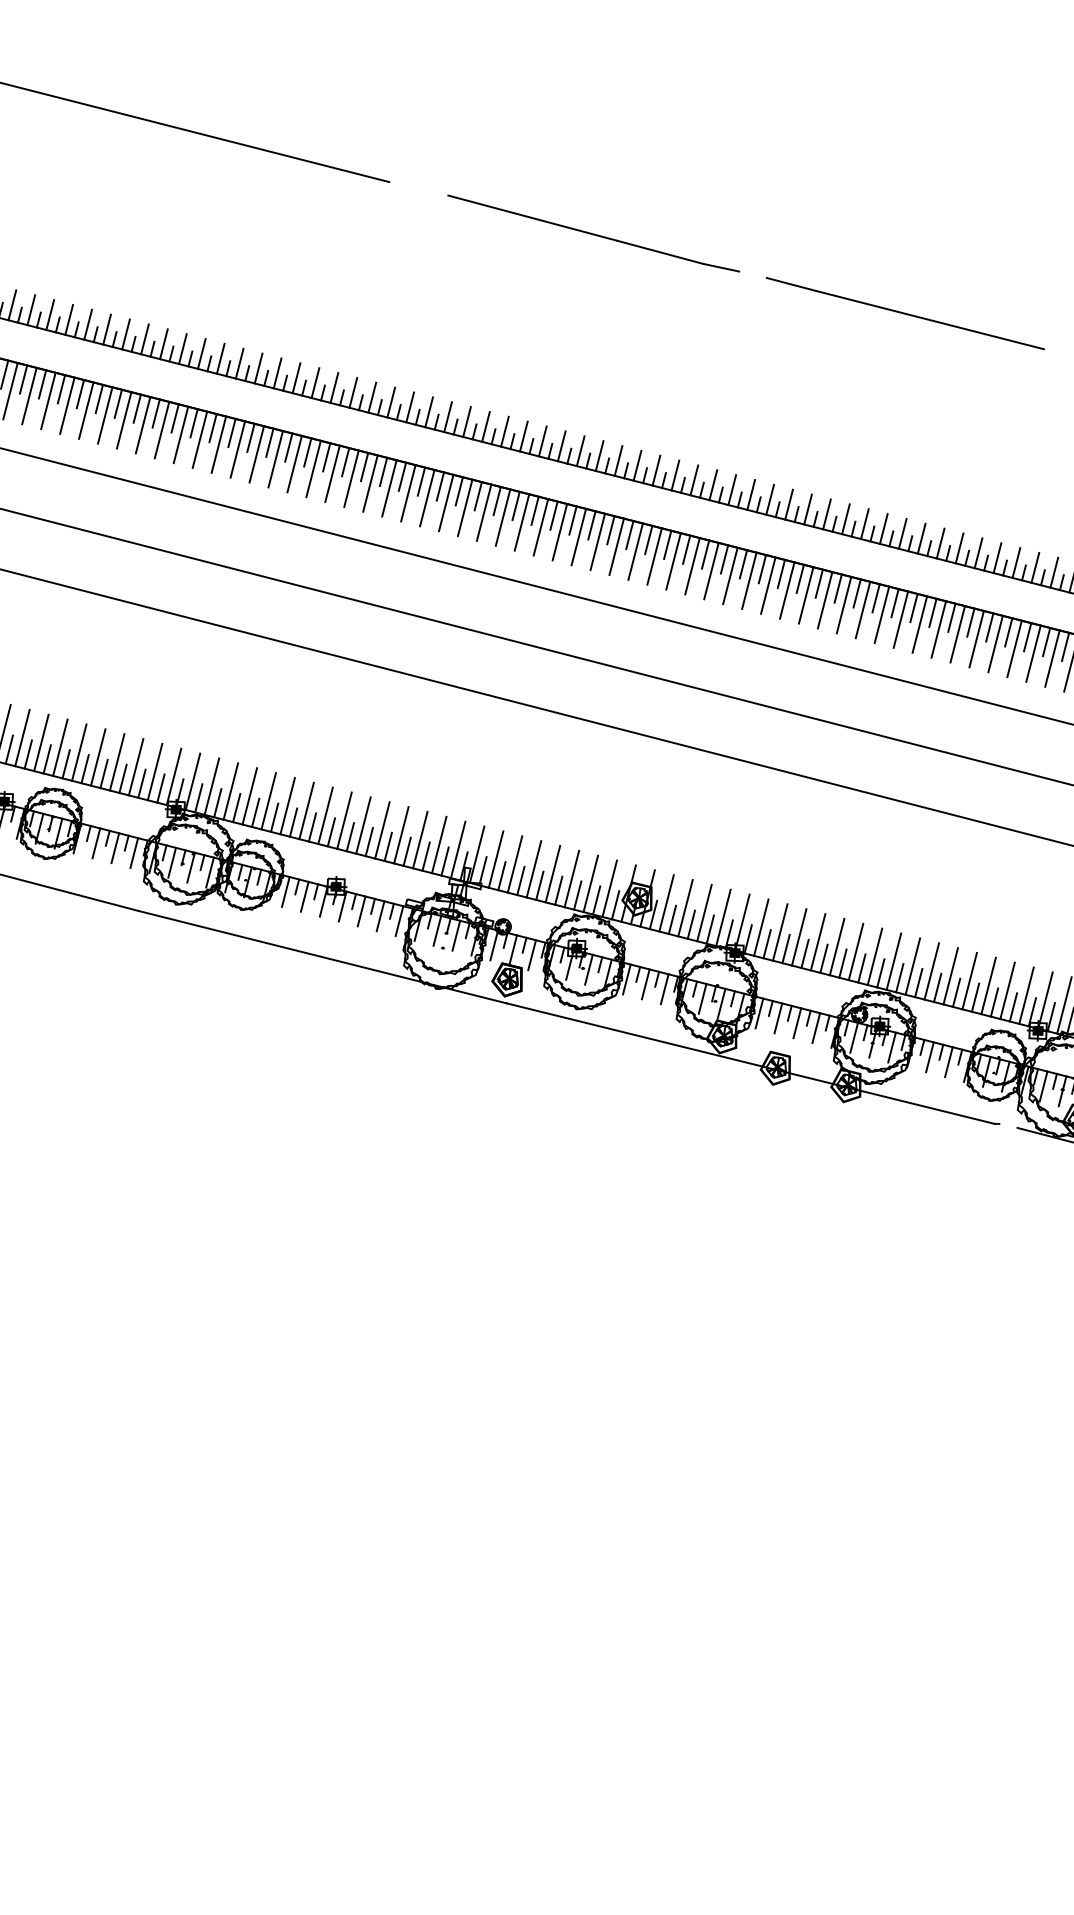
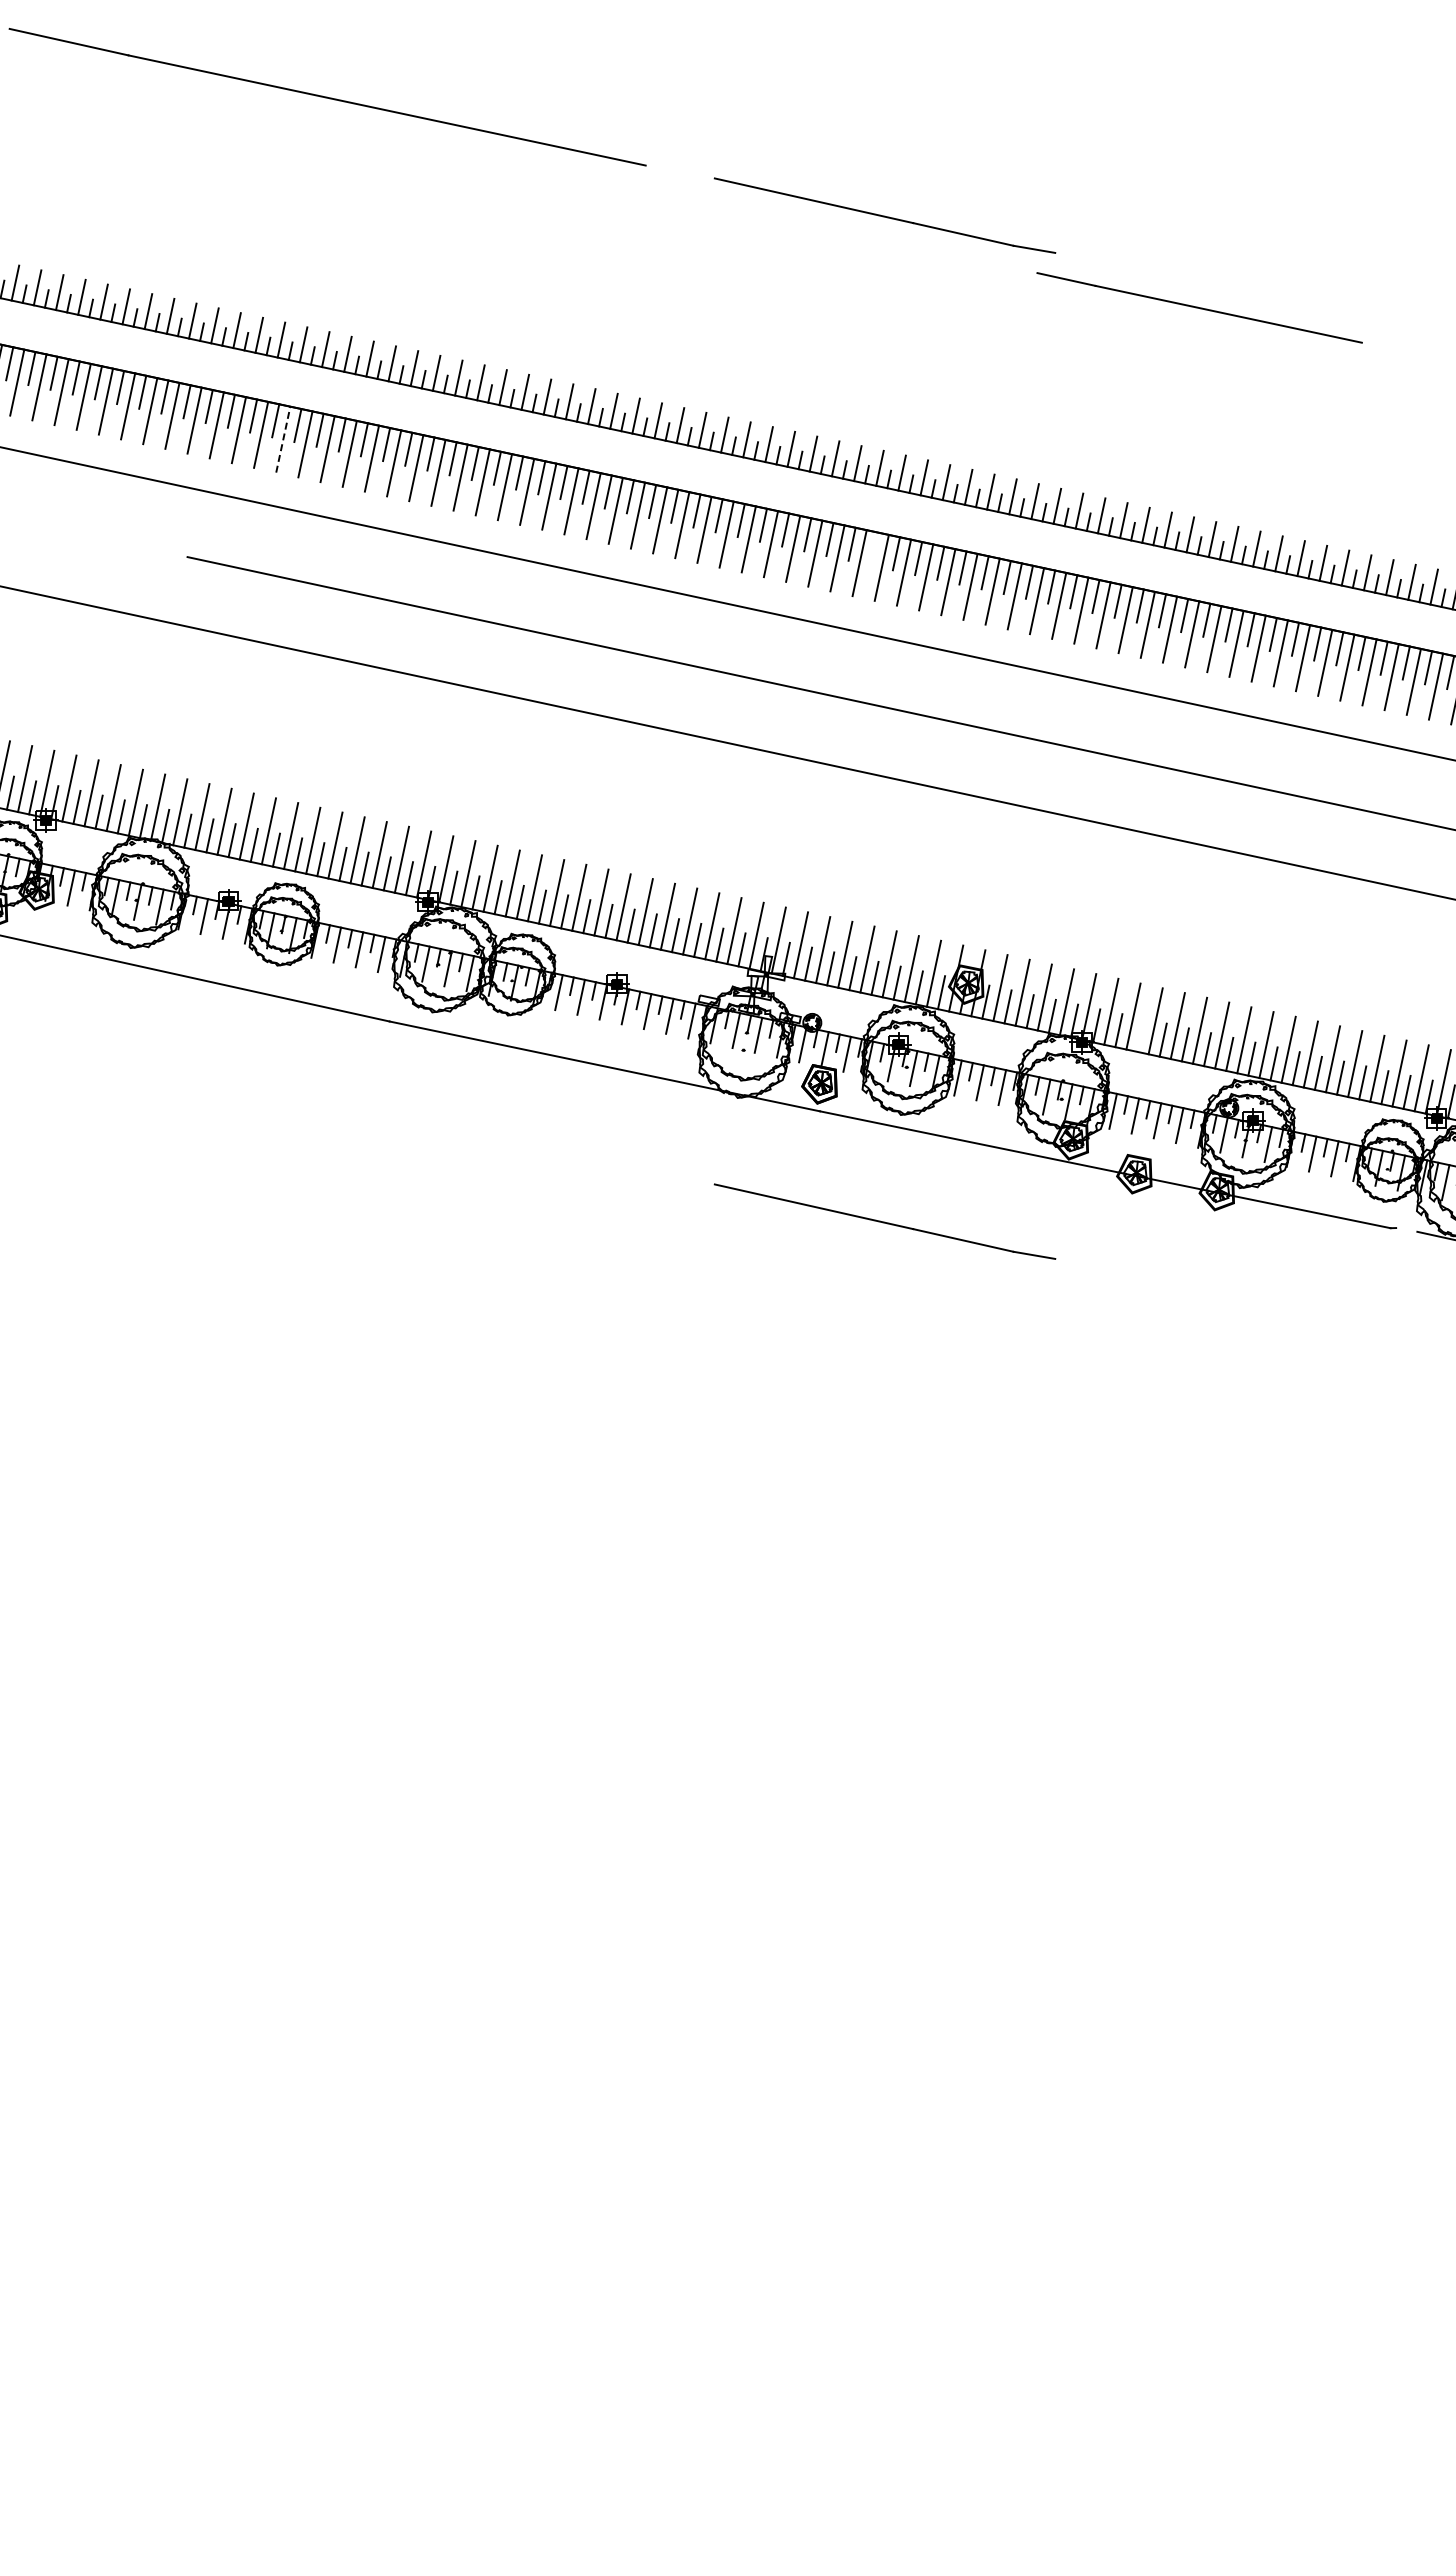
line: (905, 313) -> (1199, 307), moved
line: (67, 405) -> (283, 439), solid -> dashed
line: (572, 520) -> (873, 548), removed
line: (785, 948) -> (1140, 1034), removed
part: (558, 1100) -> (884, 1221), added

